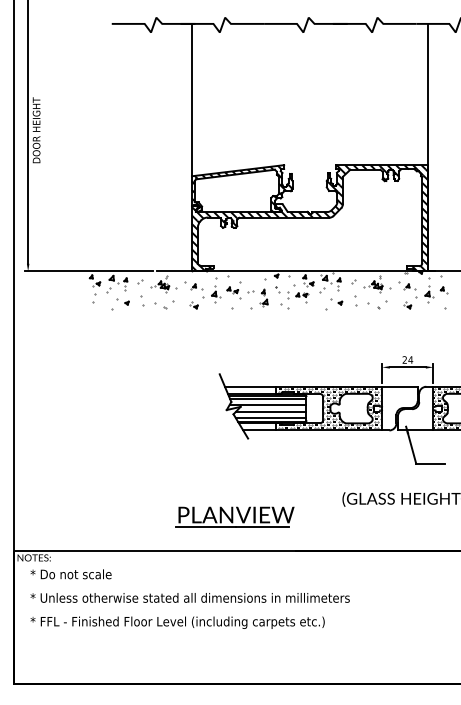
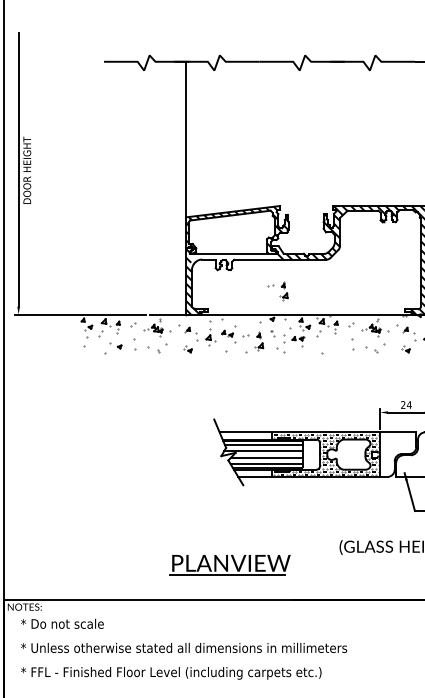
hatch: (238, 219) -> (233, 261), removed
part: (281, 248) -> (277, 291), added
part: (336, 301) -> (333, 345), removed

